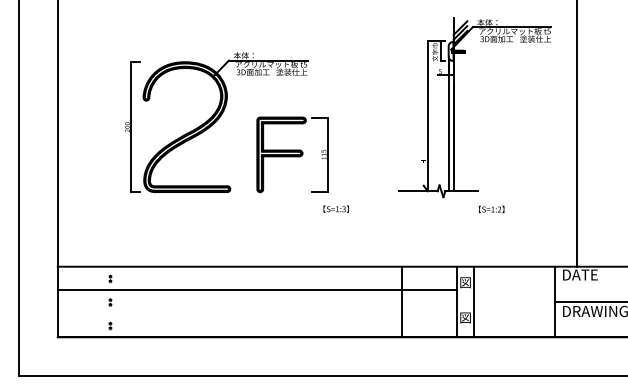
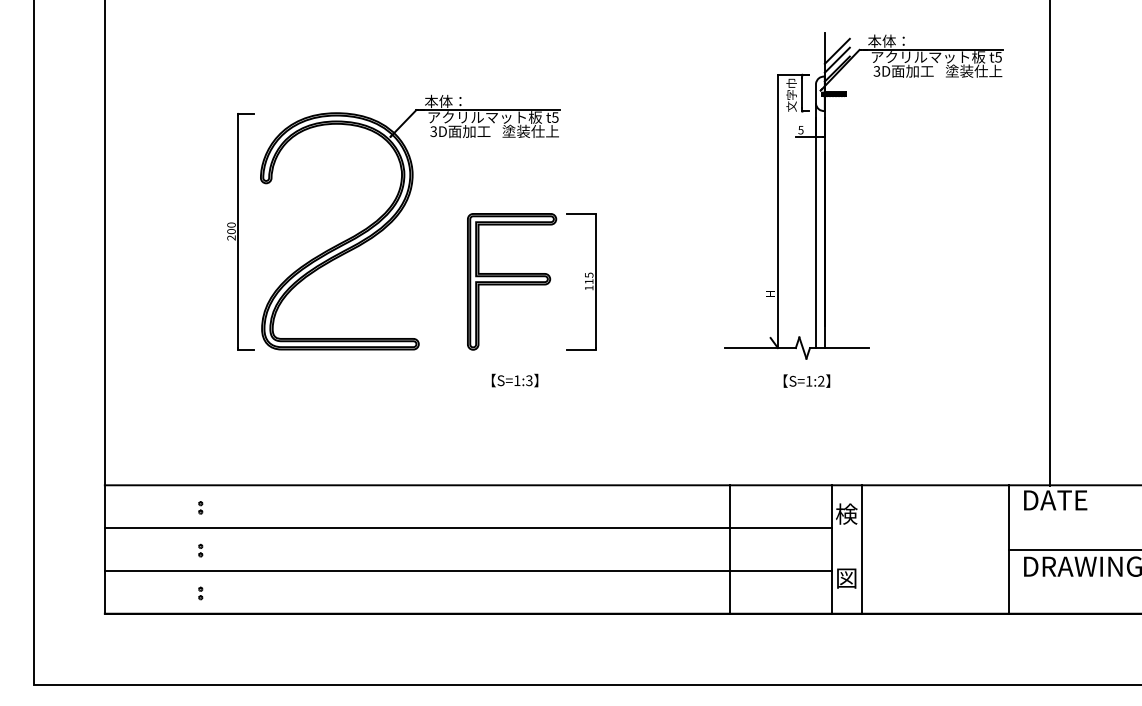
text: (335, 208) -> (513, 379), moved
text: (491, 209) -> (806, 381), moved
text: (465, 282) -> (846, 513), 図 -> 検
line: (257, 313) -> (468, 570), added

